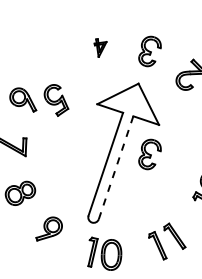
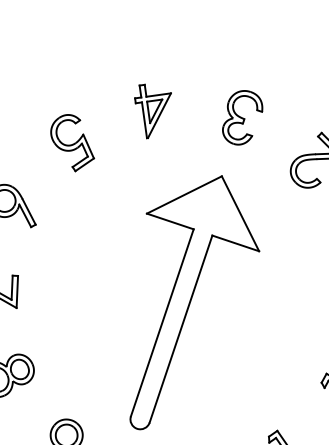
part: (100, 47) -> (152, 110), size x1.67
part: (56, 100) -> (72, 143), moved
part: (149, 154) -> (241, 305), removed
line: (116, 167) -> (181, 328), dashed -> solid

